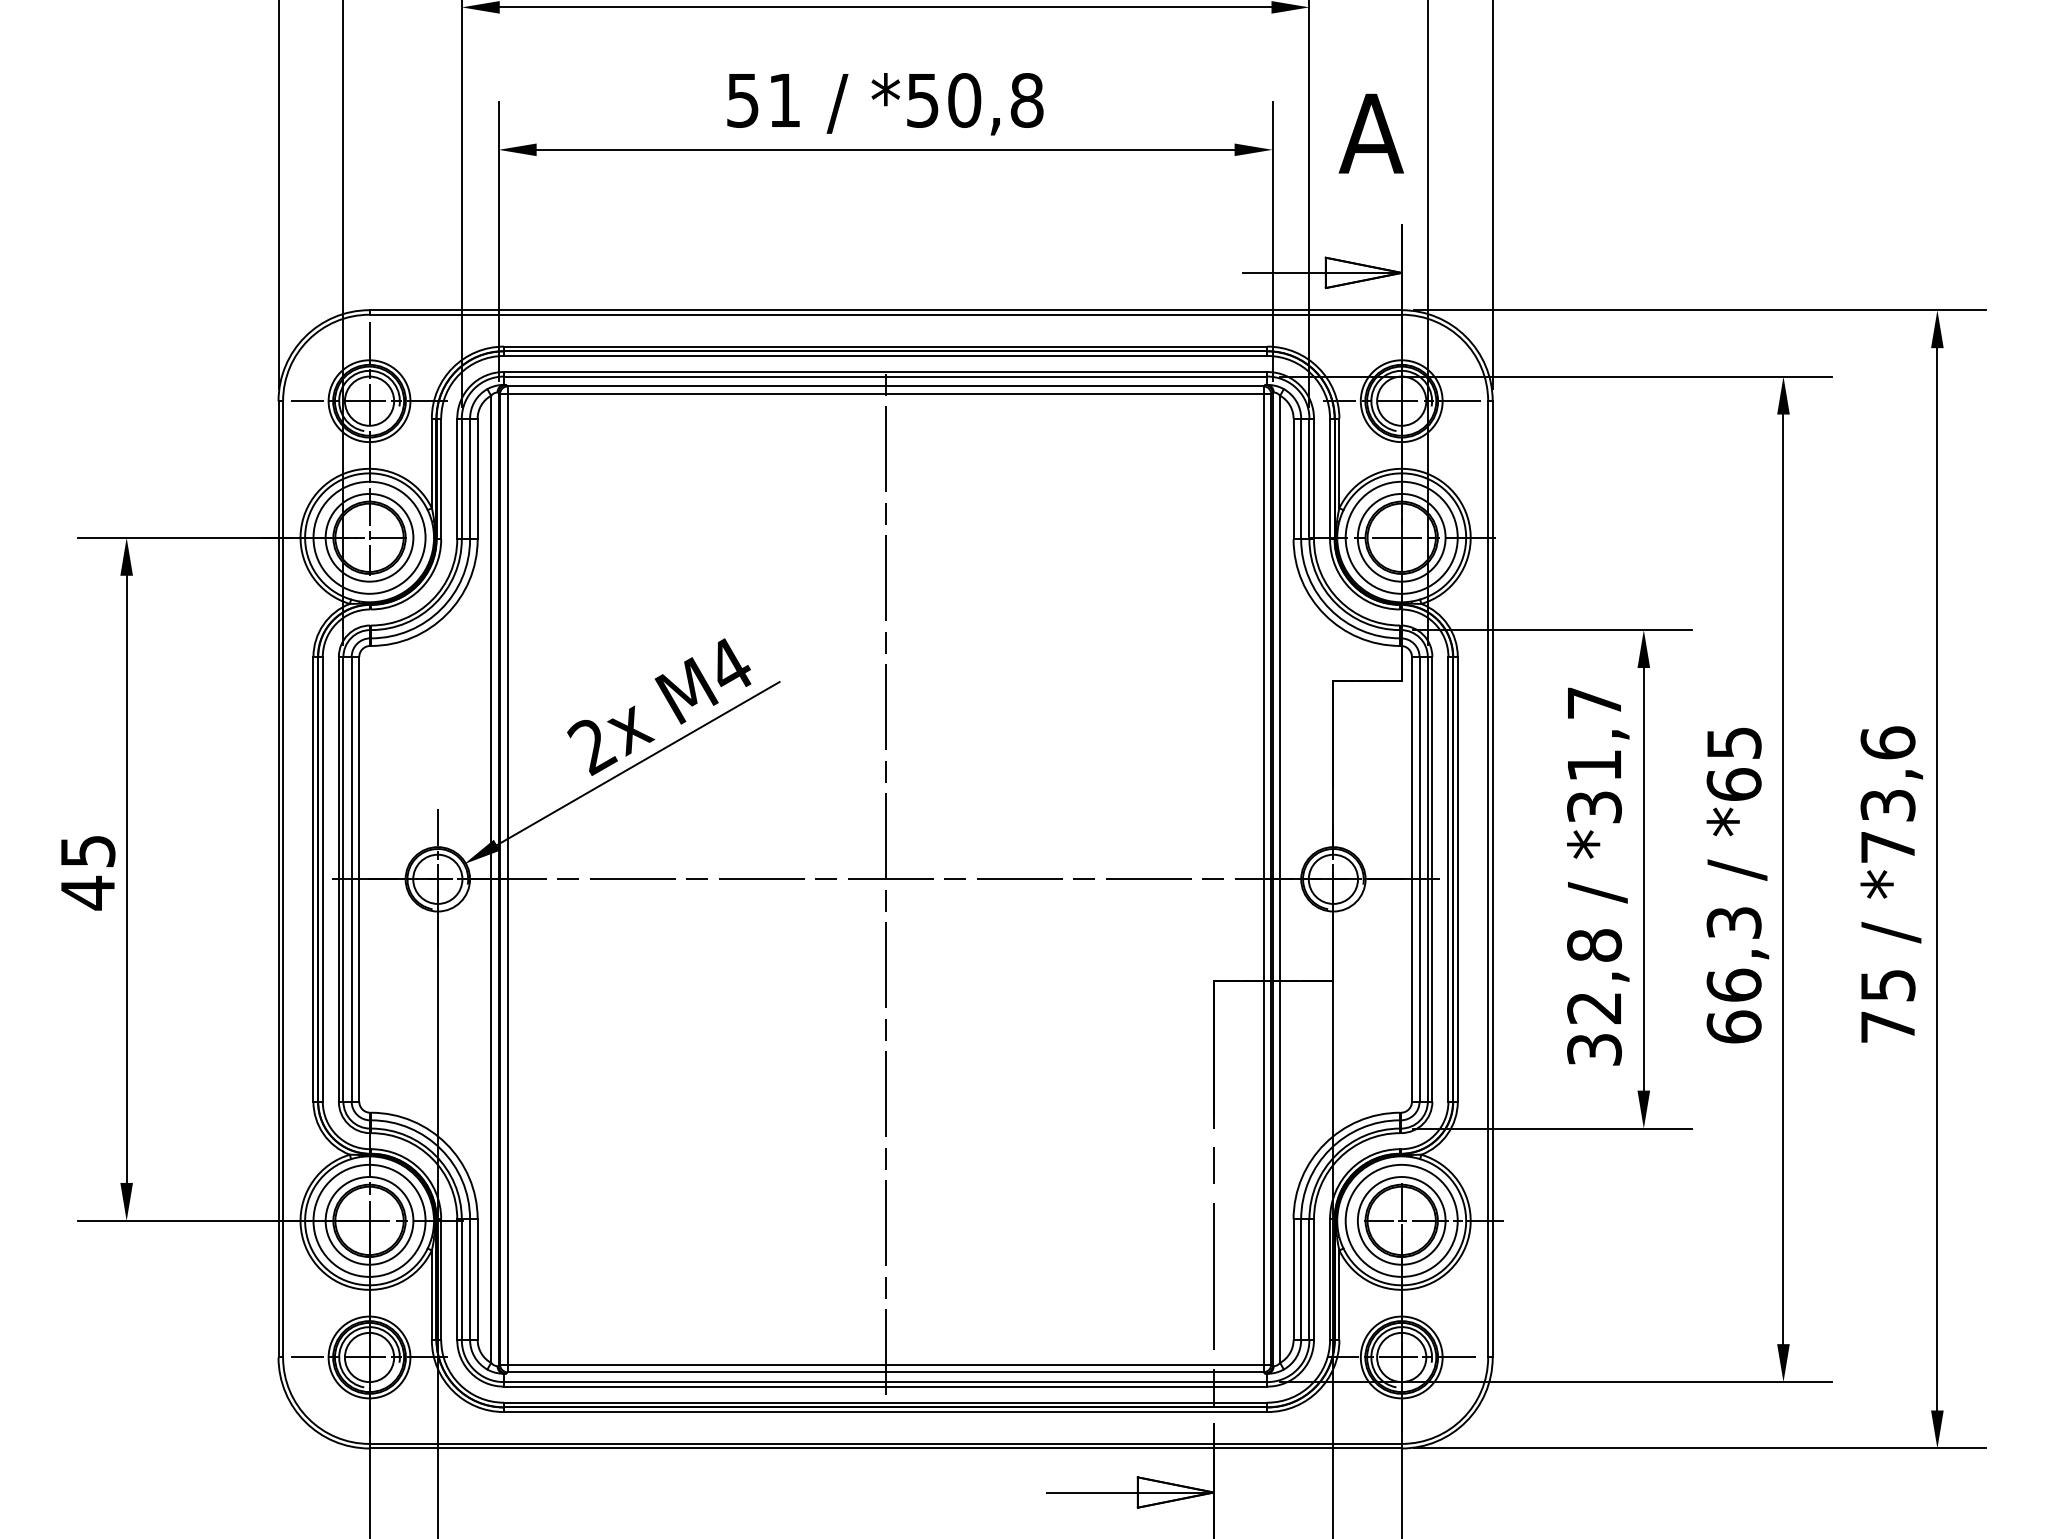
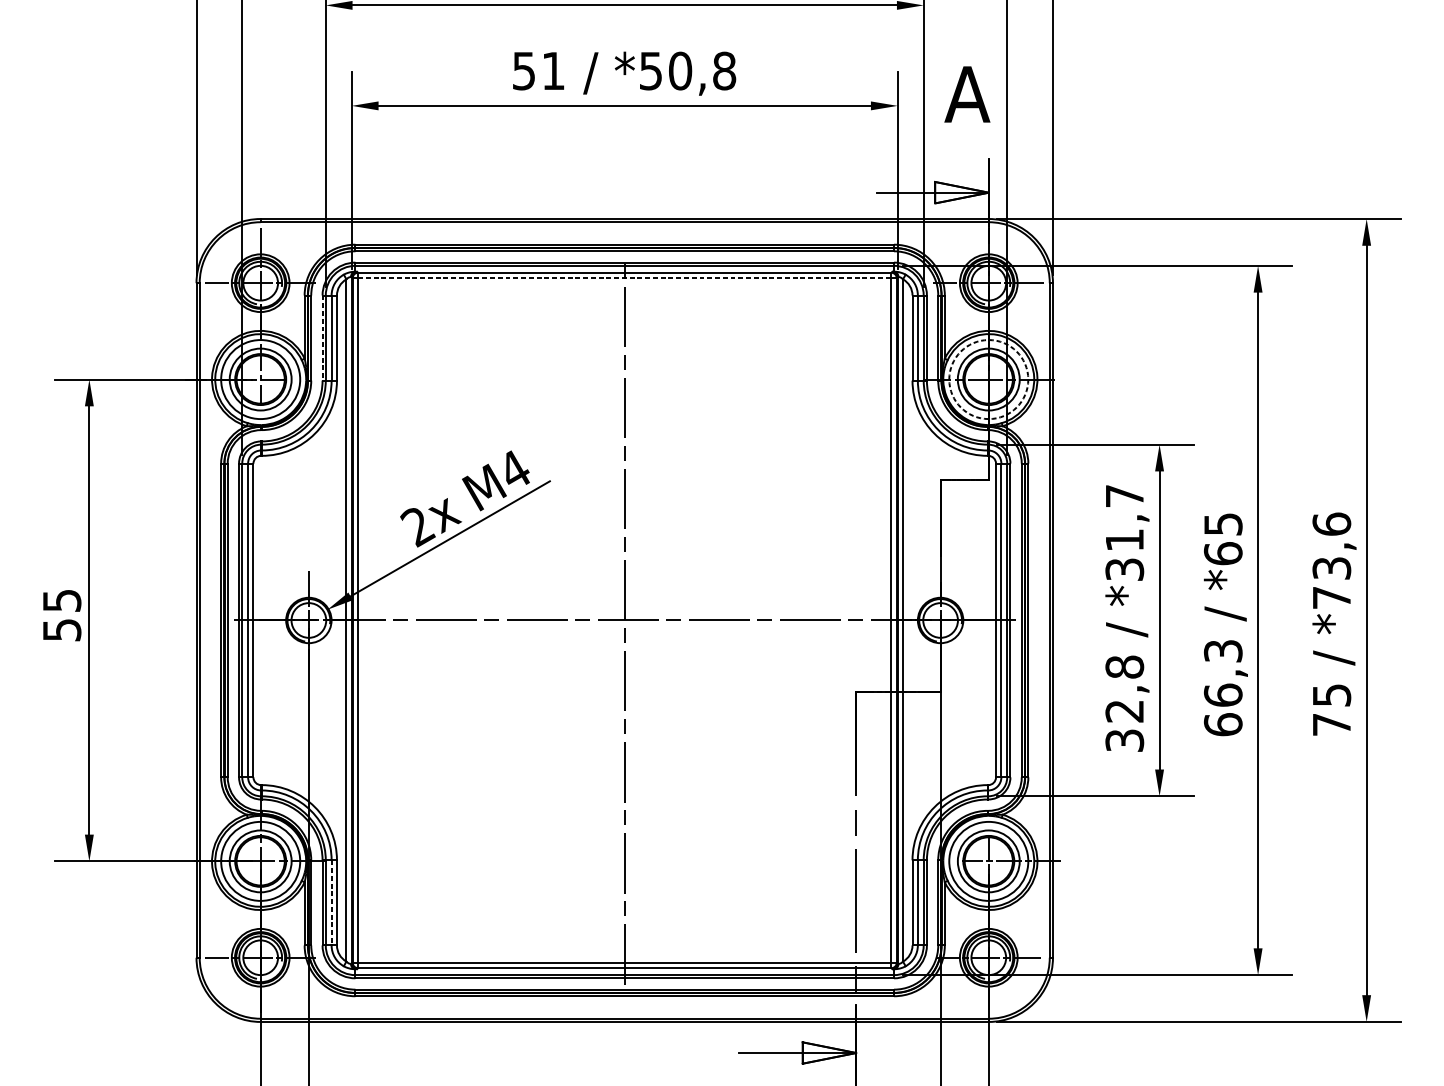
line: (886, 394) -> (625, 278), solid -> dashed
line: (457, 479) -> (322, 338), solid -> dashed
circle: (1401, 537) -> (988, 379), solid -> dashed
text: (88, 892) -> (62, 629), 45 -> 55
line: (470, 1280) -> (331, 903), solid -> dashed

